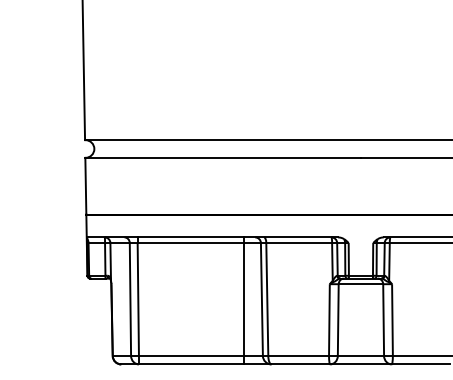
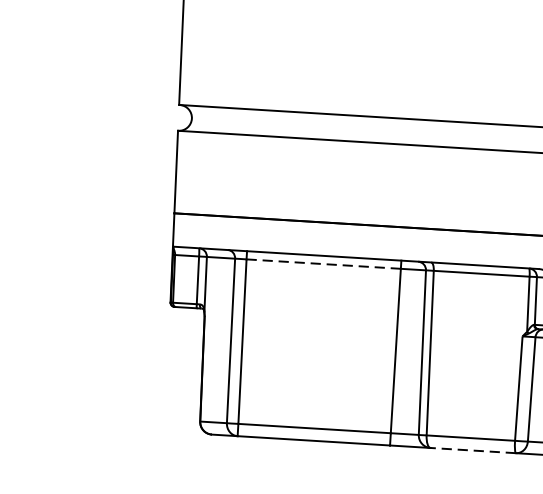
line: (190, 243) -> (323, 264), solid -> dashed
line: (300, 364) -> (472, 450), solid -> dashed

